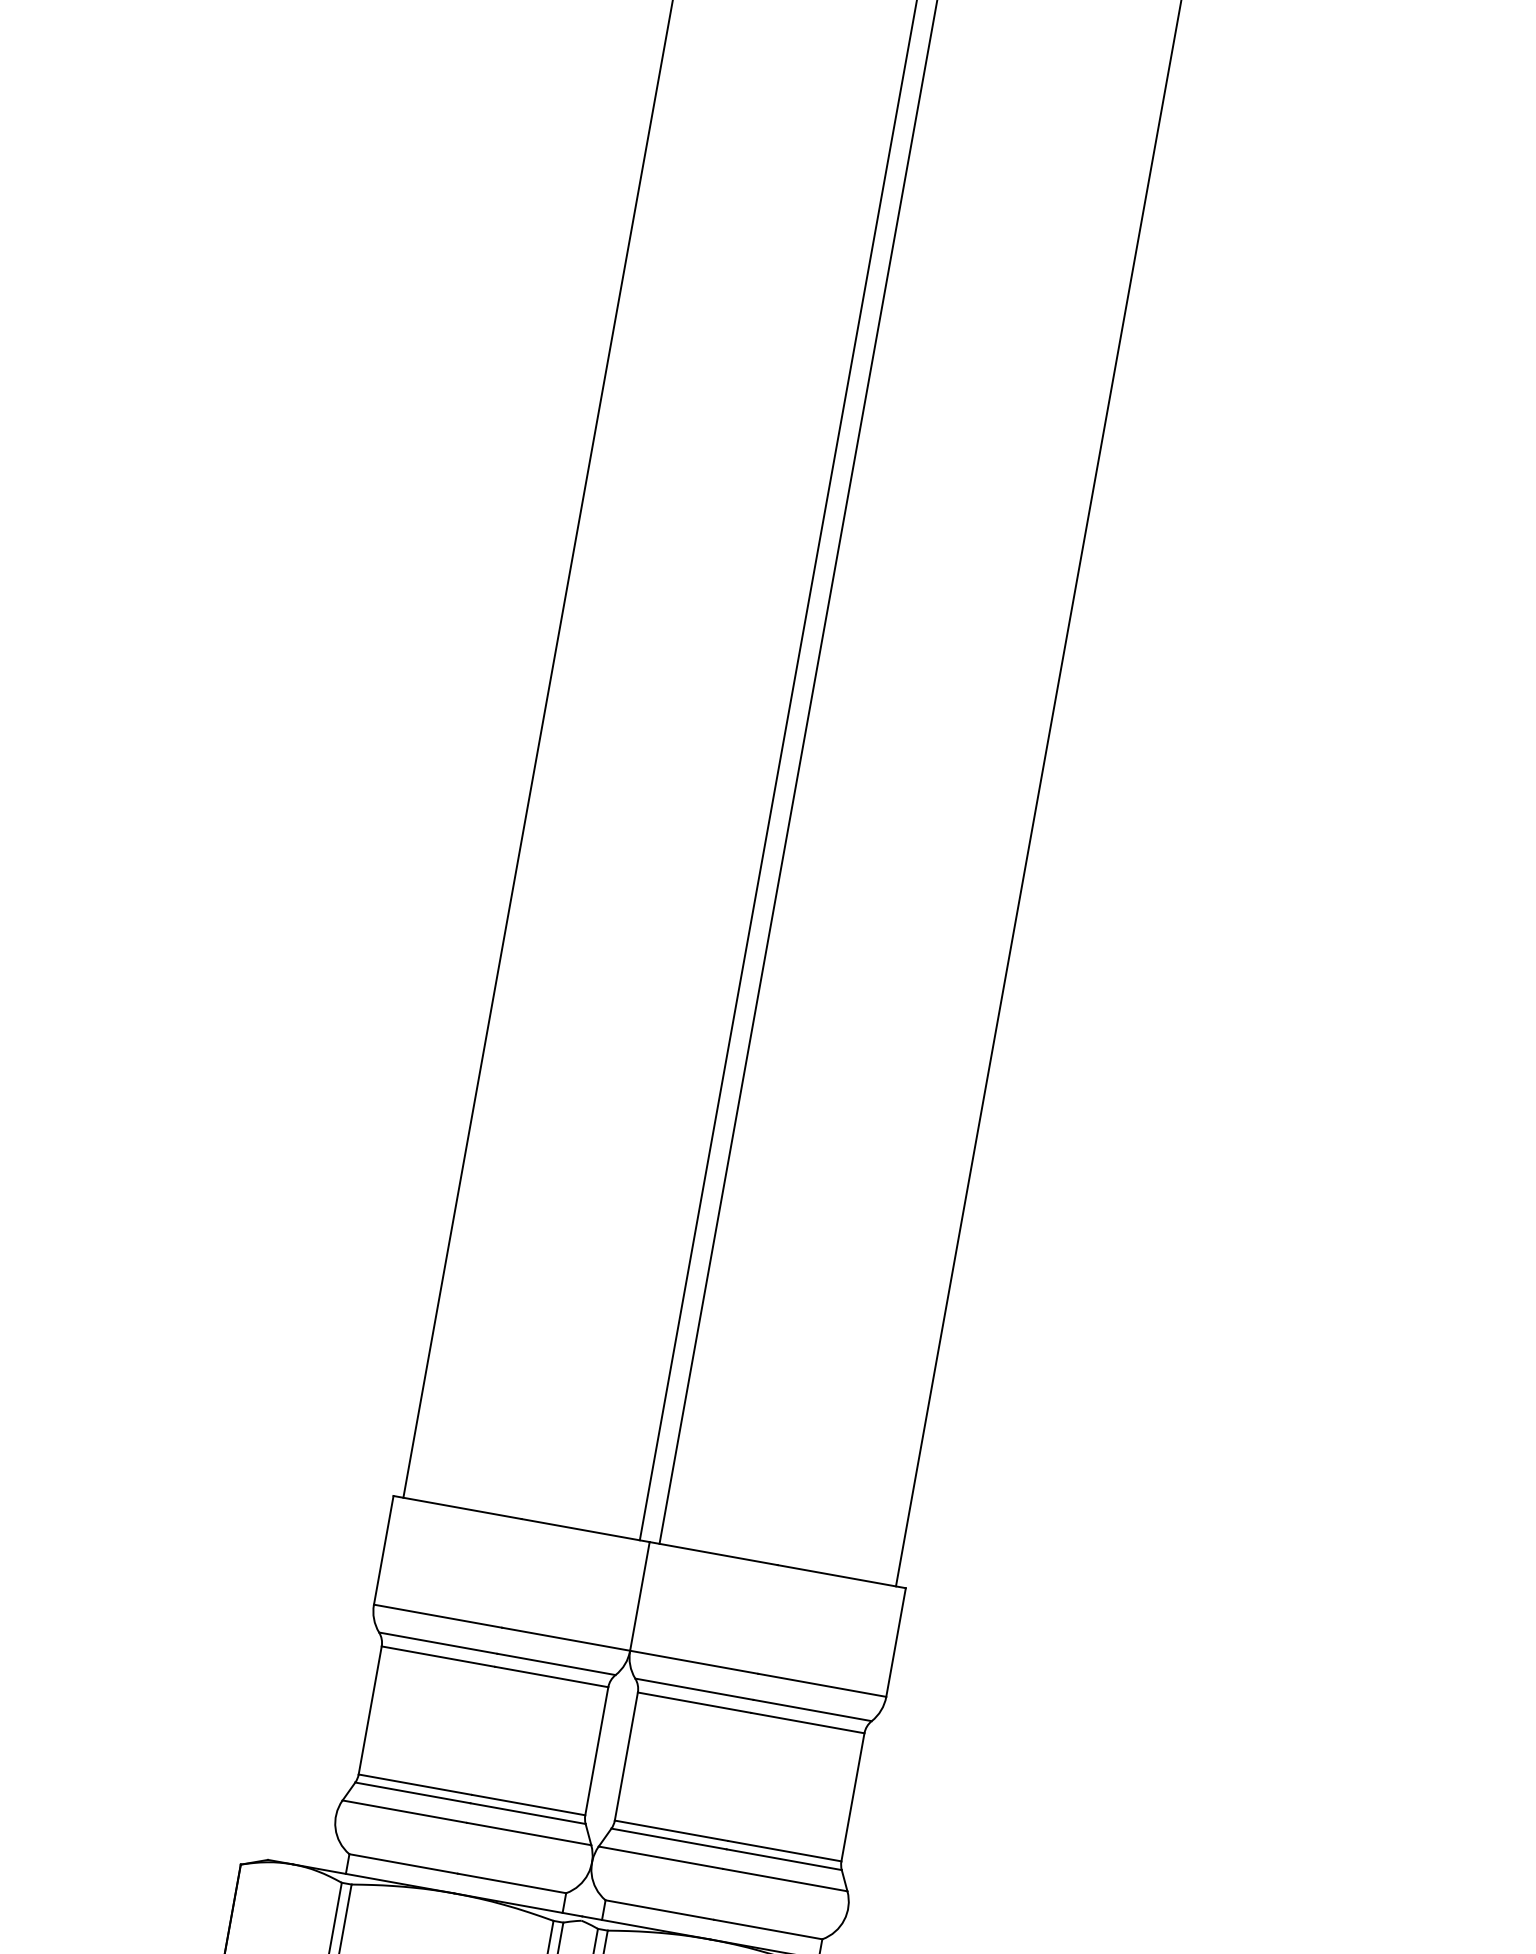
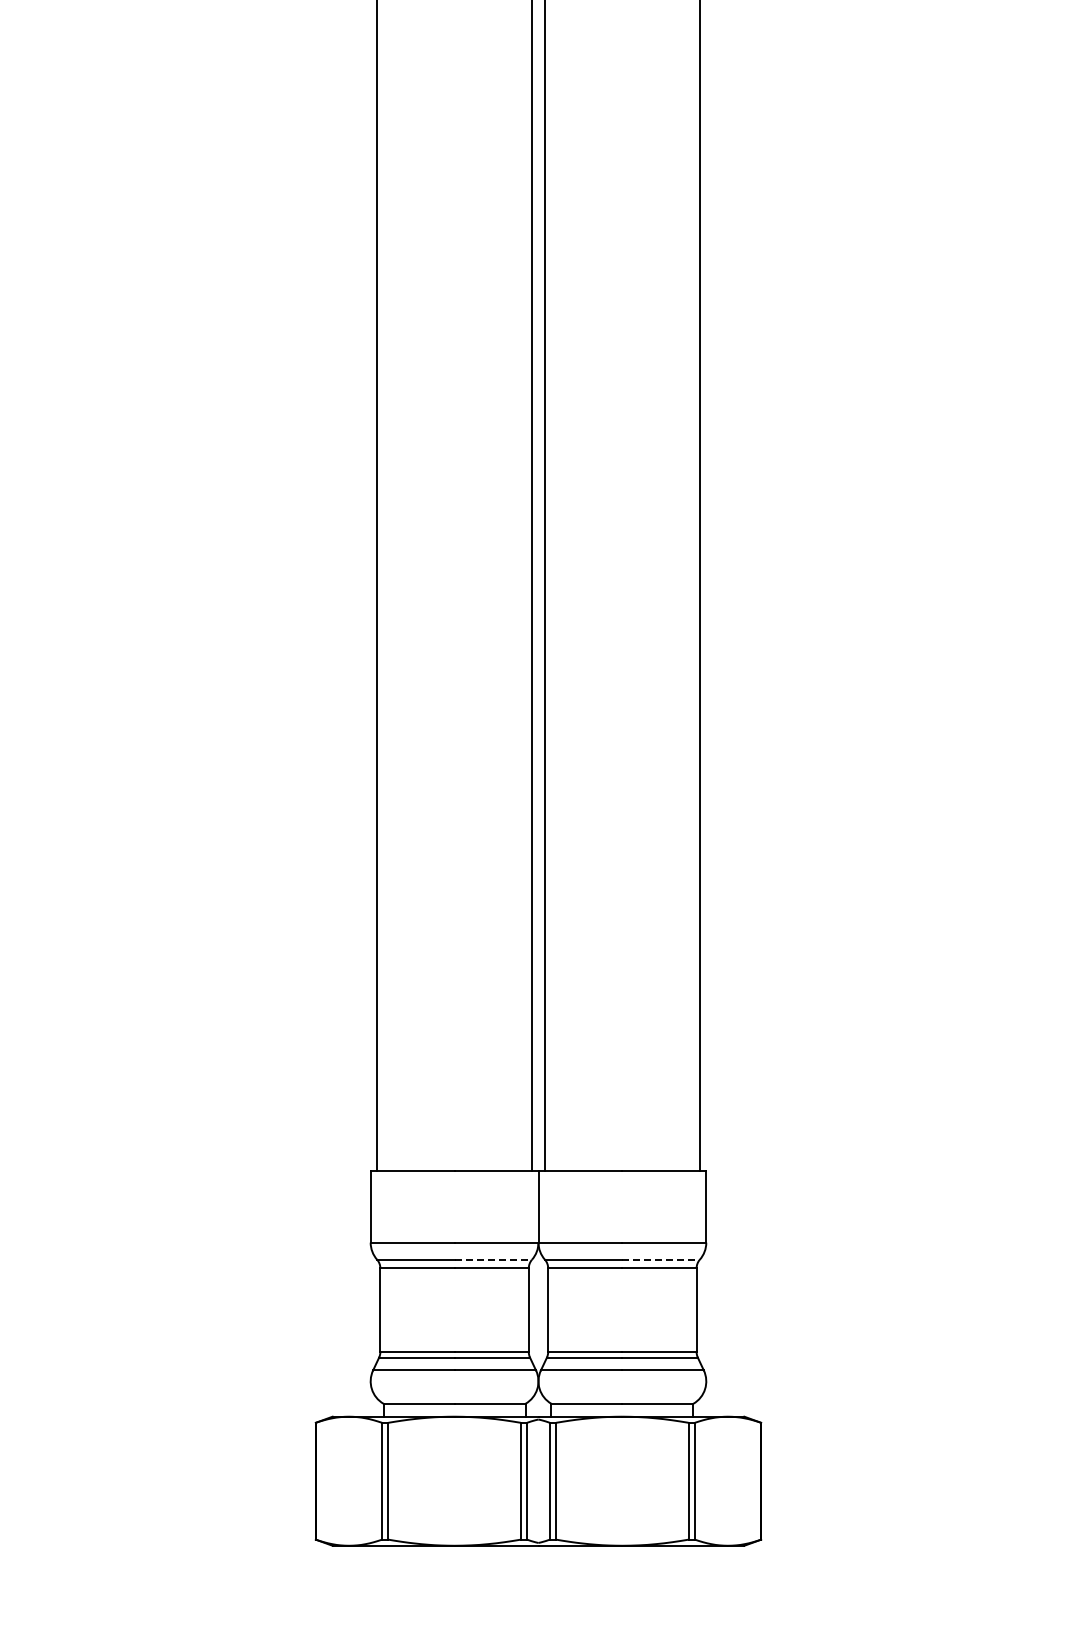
line: (556, 1664) -> (493, 1259), solid -> dashed
line: (813, 1710) -> (661, 1259), solid -> dashed

